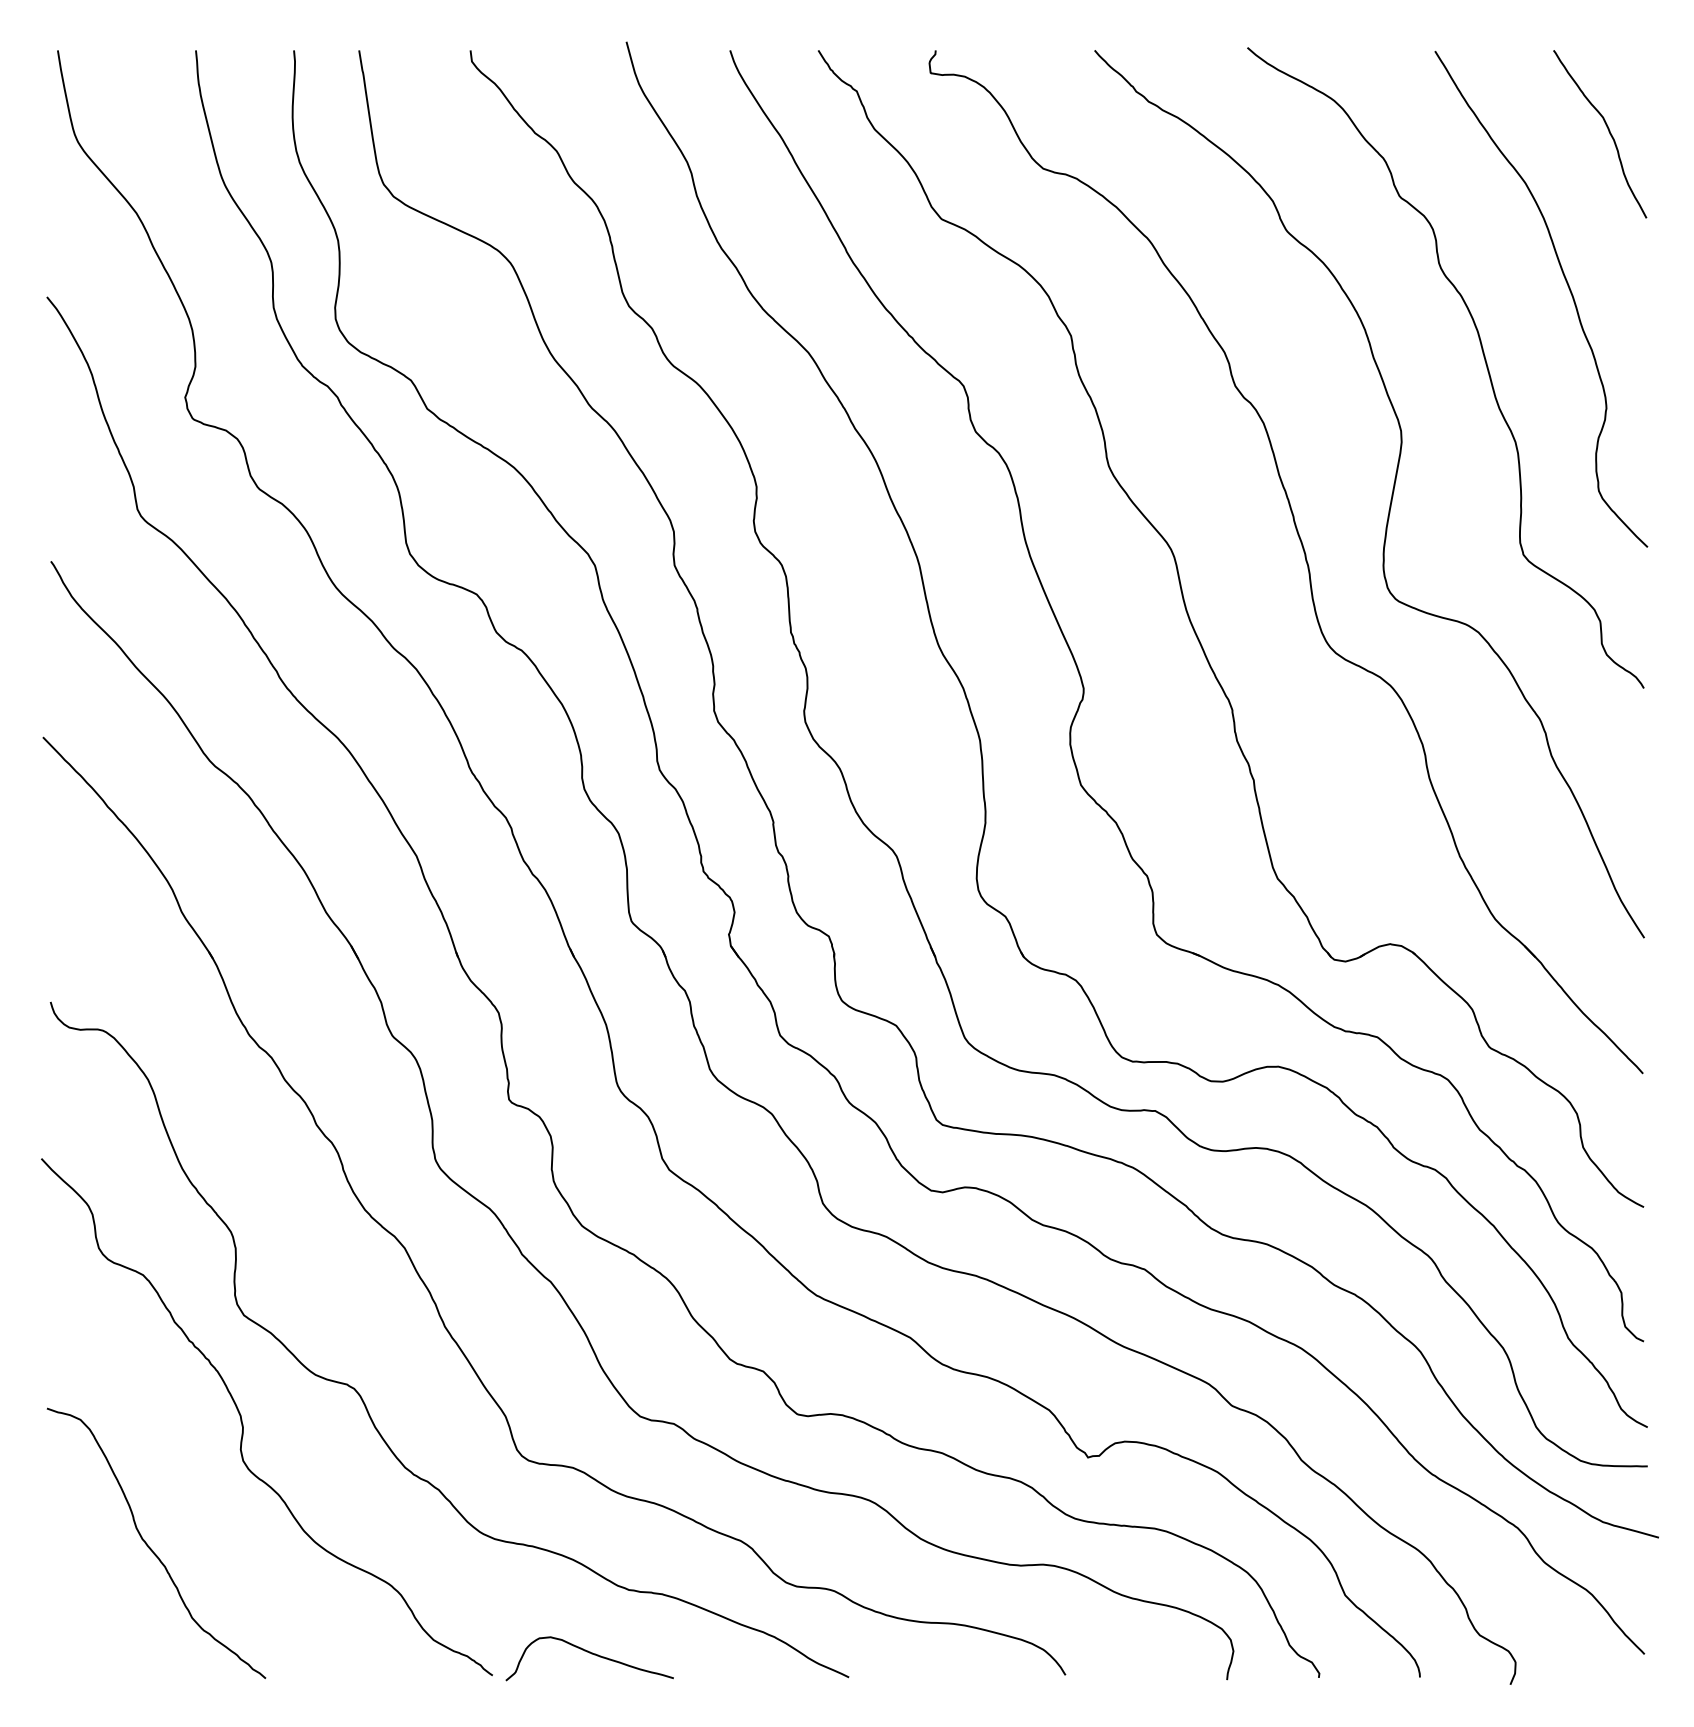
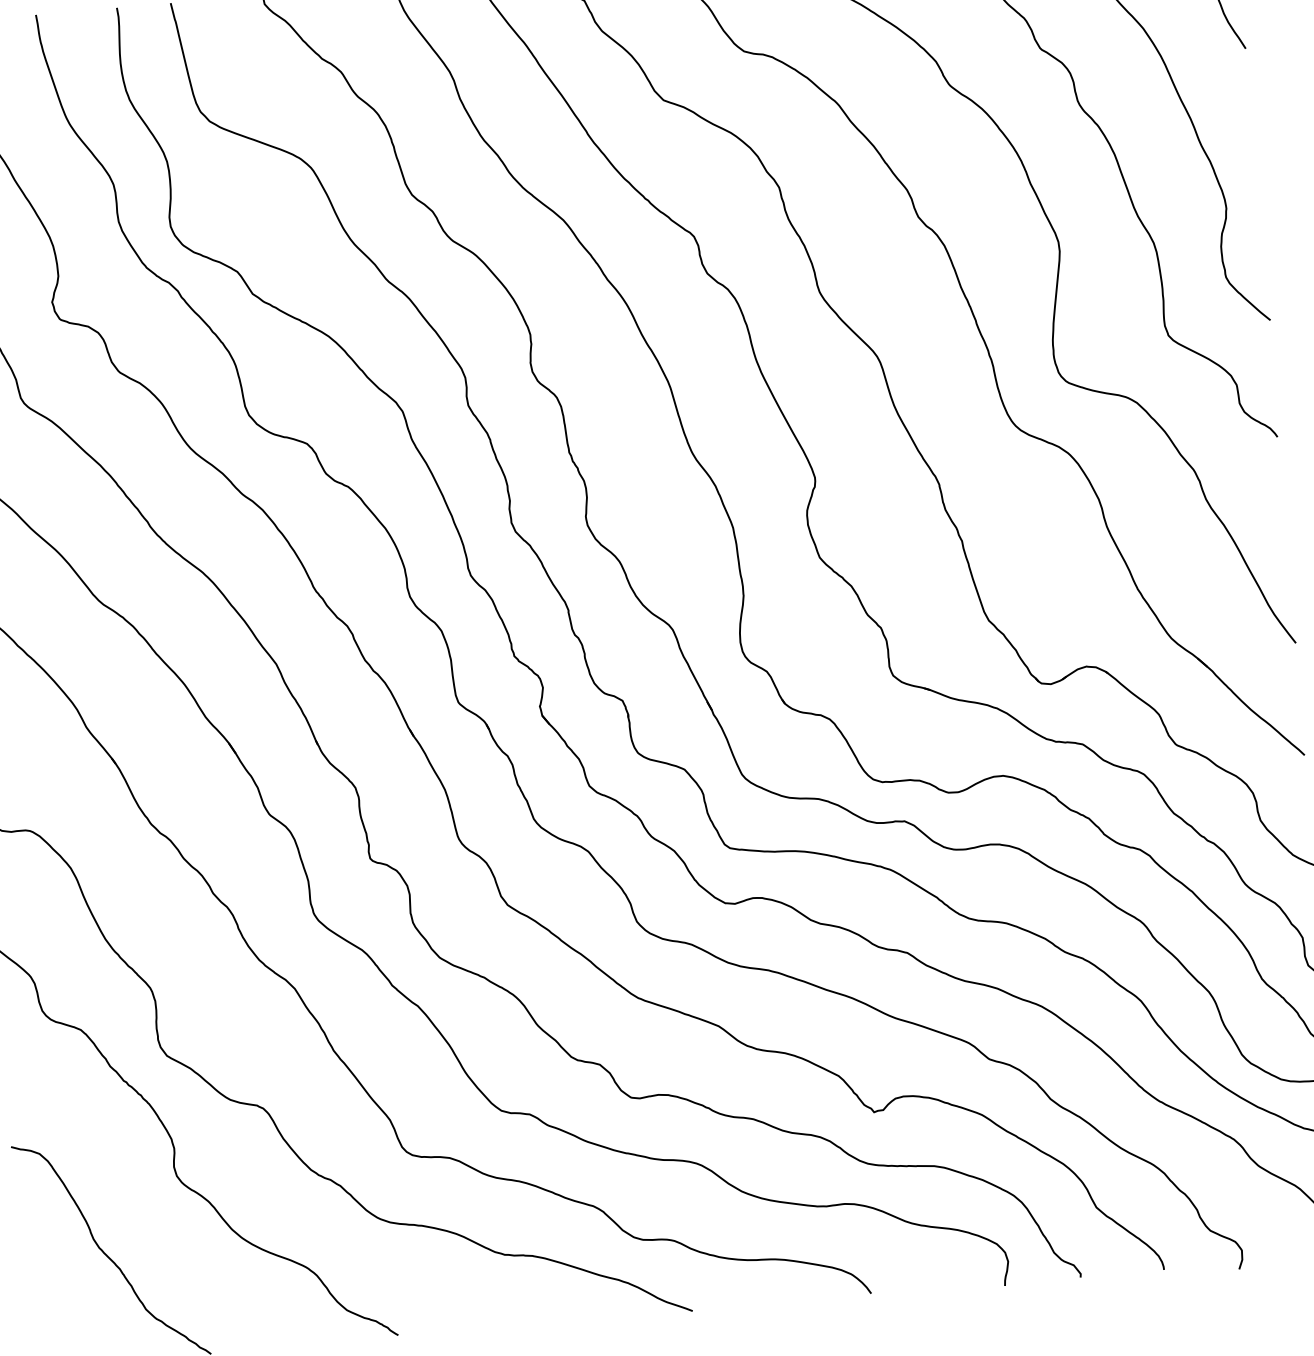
curve: (591, 1654) -> (478, 1310), removed

